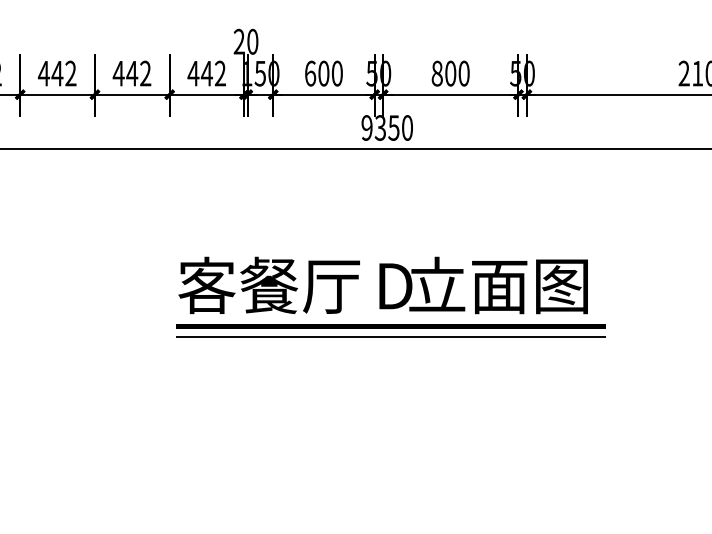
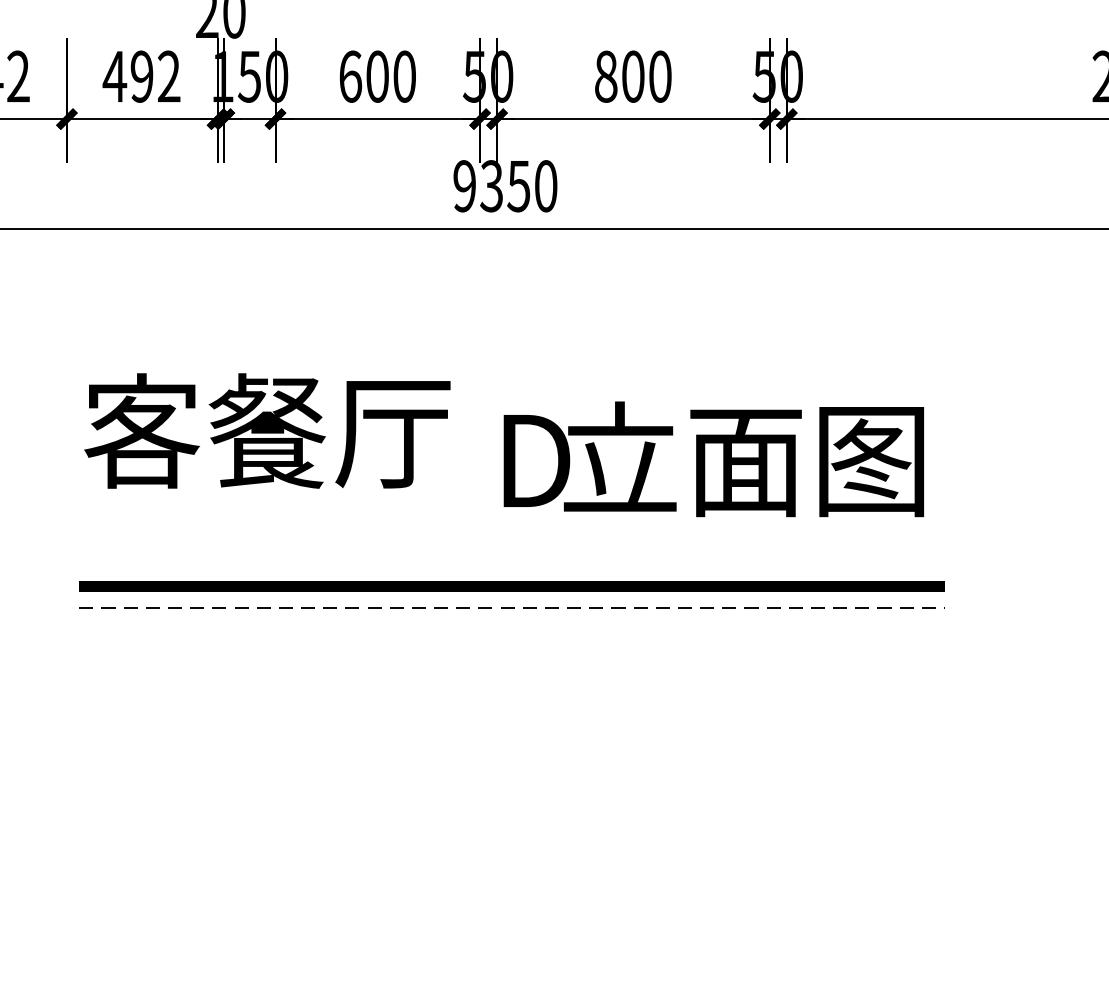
text: (206, 73) -> (141, 76), 442 -> 492
text: (268, 285) -> (266, 431), moved
text: (483, 285) -> (713, 459), moved
line: (390, 337) -> (511, 608), solid -> dashed

